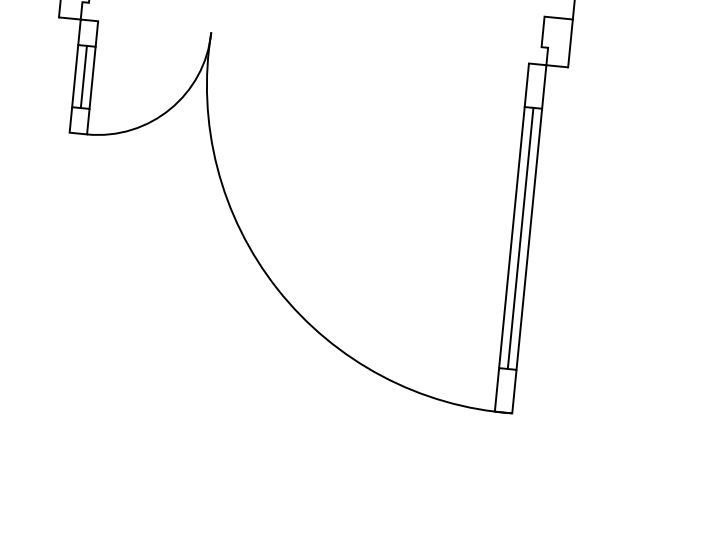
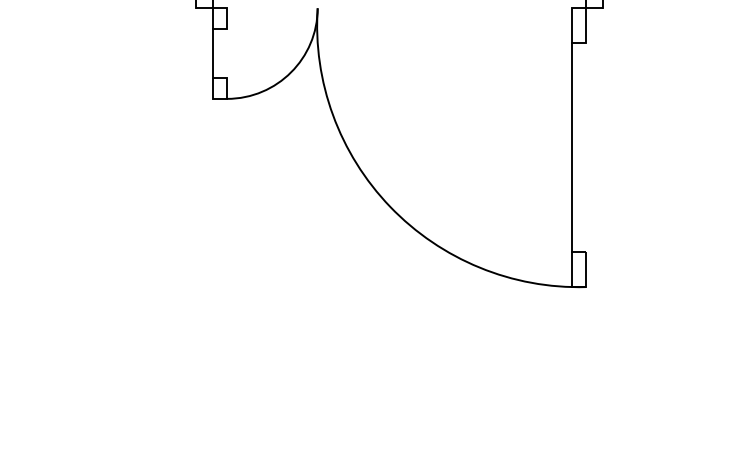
line: (84, 76) -> (220, 53), removed
line: (93, 77) -> (227, 53), removed
line: (521, 238) -> (579, 147), removed
line: (529, 239) -> (586, 147), removed

